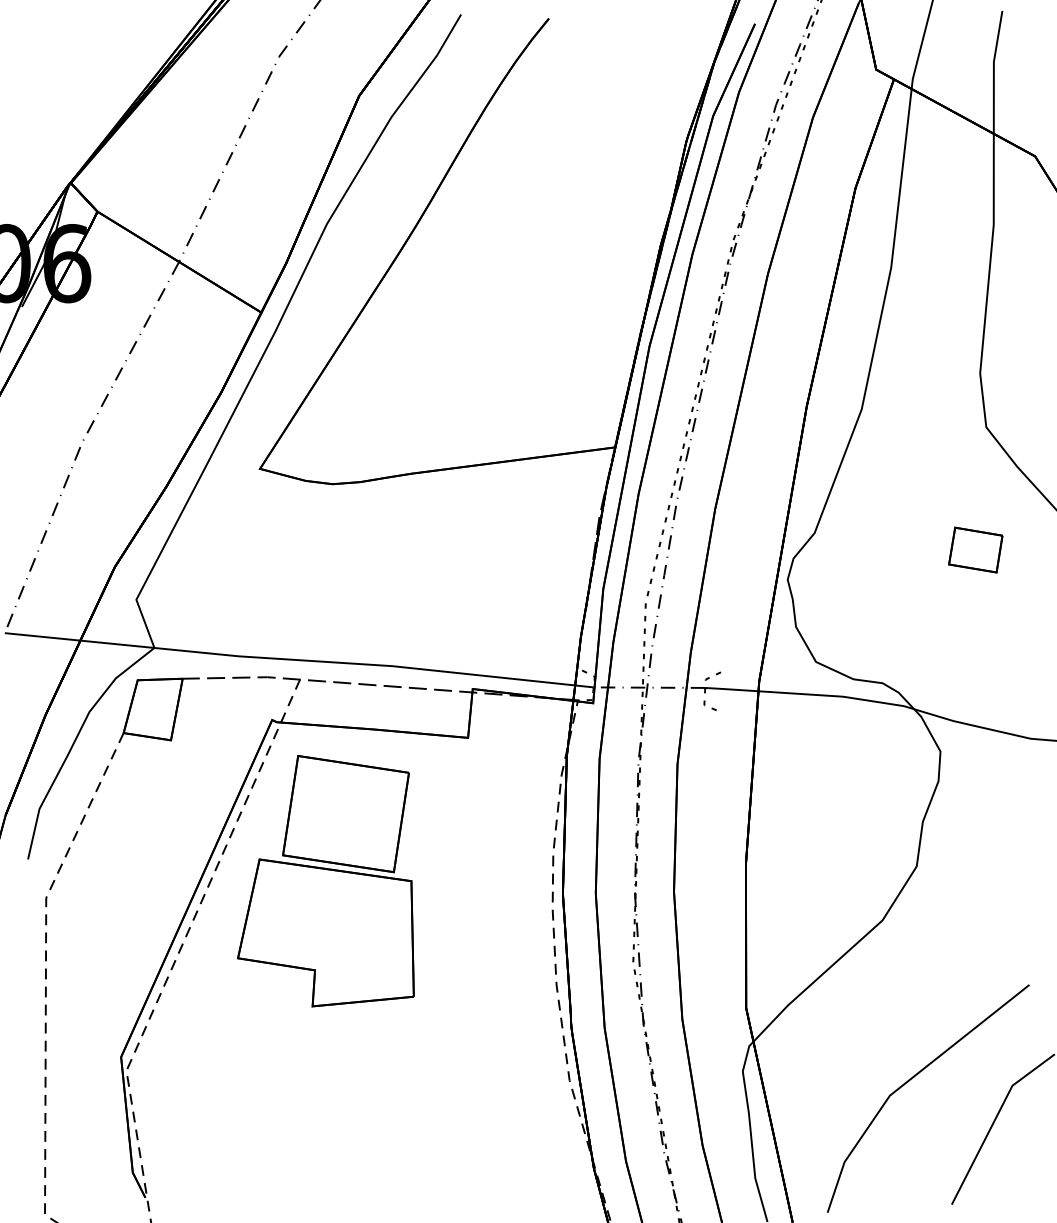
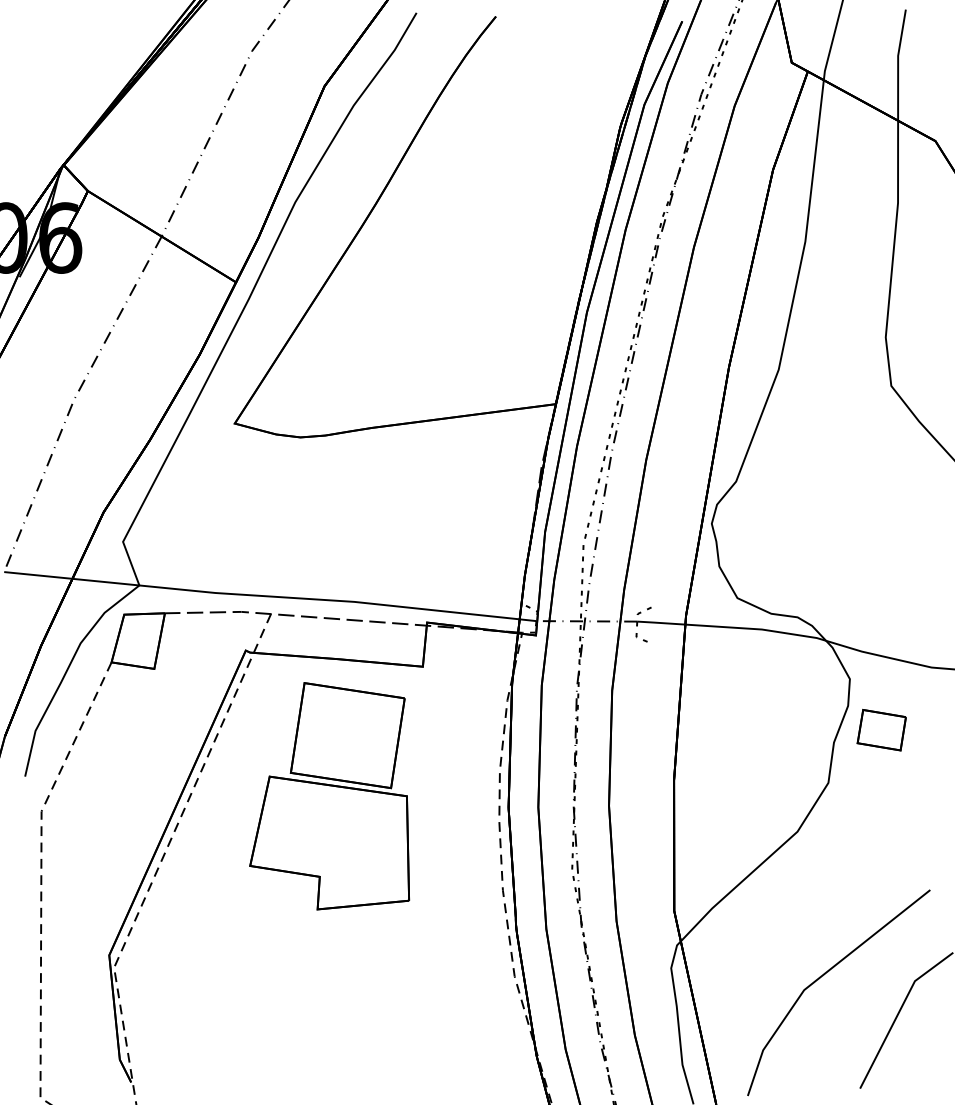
part: (975, 549) -> (881, 729), moved
part: (325, 881) -> (329, 796), moved

